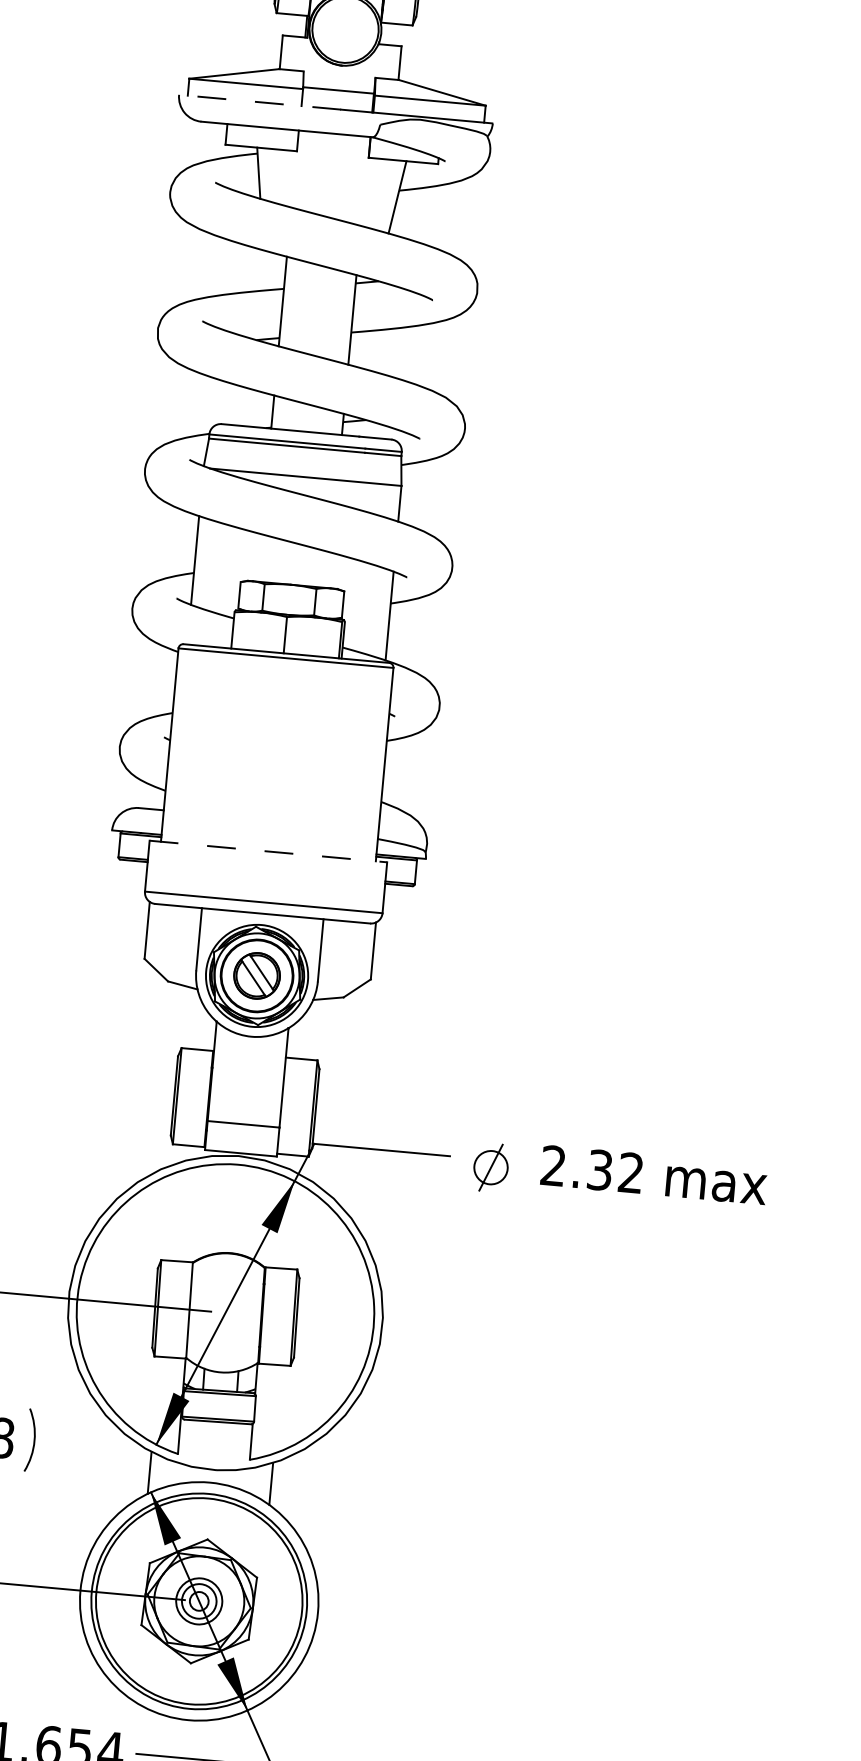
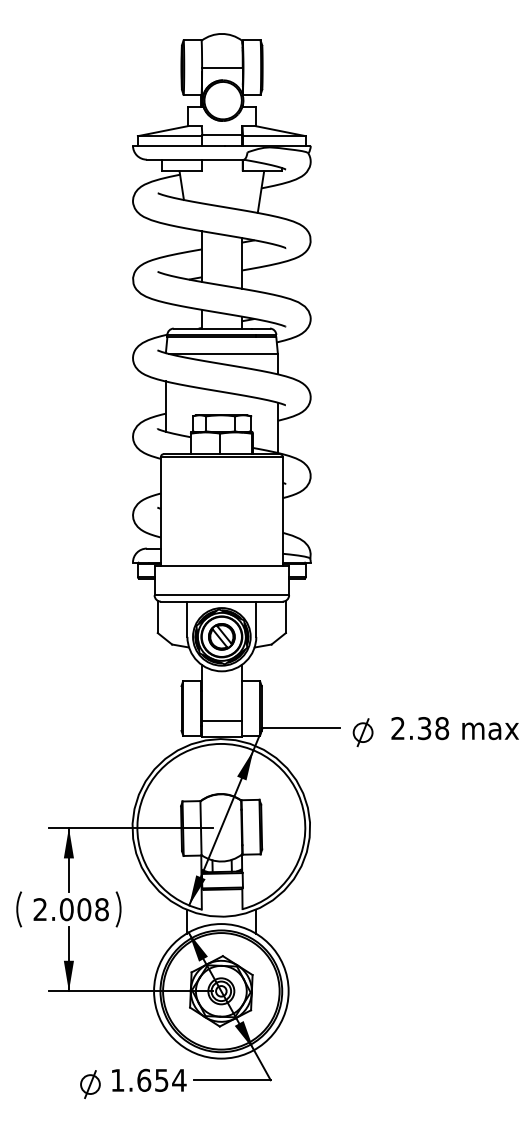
line: (261, 101) -> (179, 145), dashed -> solid
line: (269, 851) -> (222, 566), dashed -> solid
text: (631, 1173) -> (442, 728), 2.32 -> 2.38

